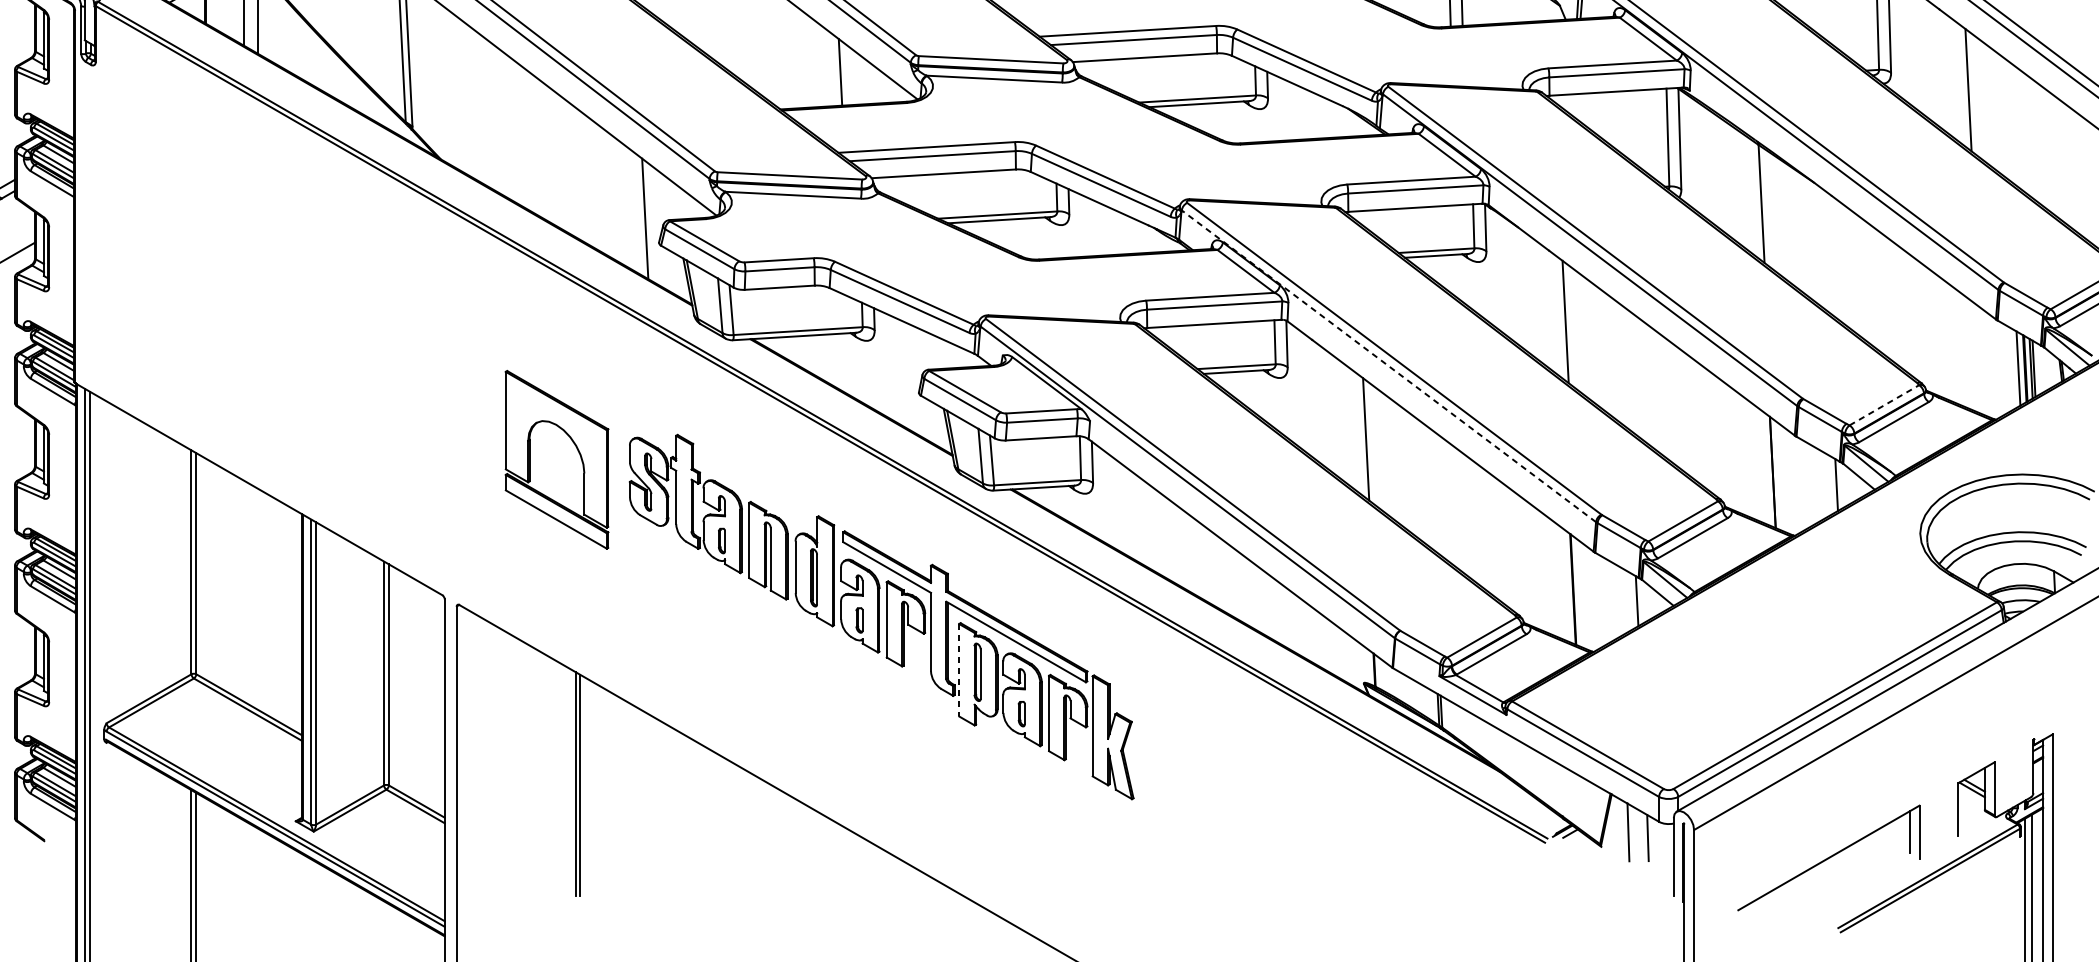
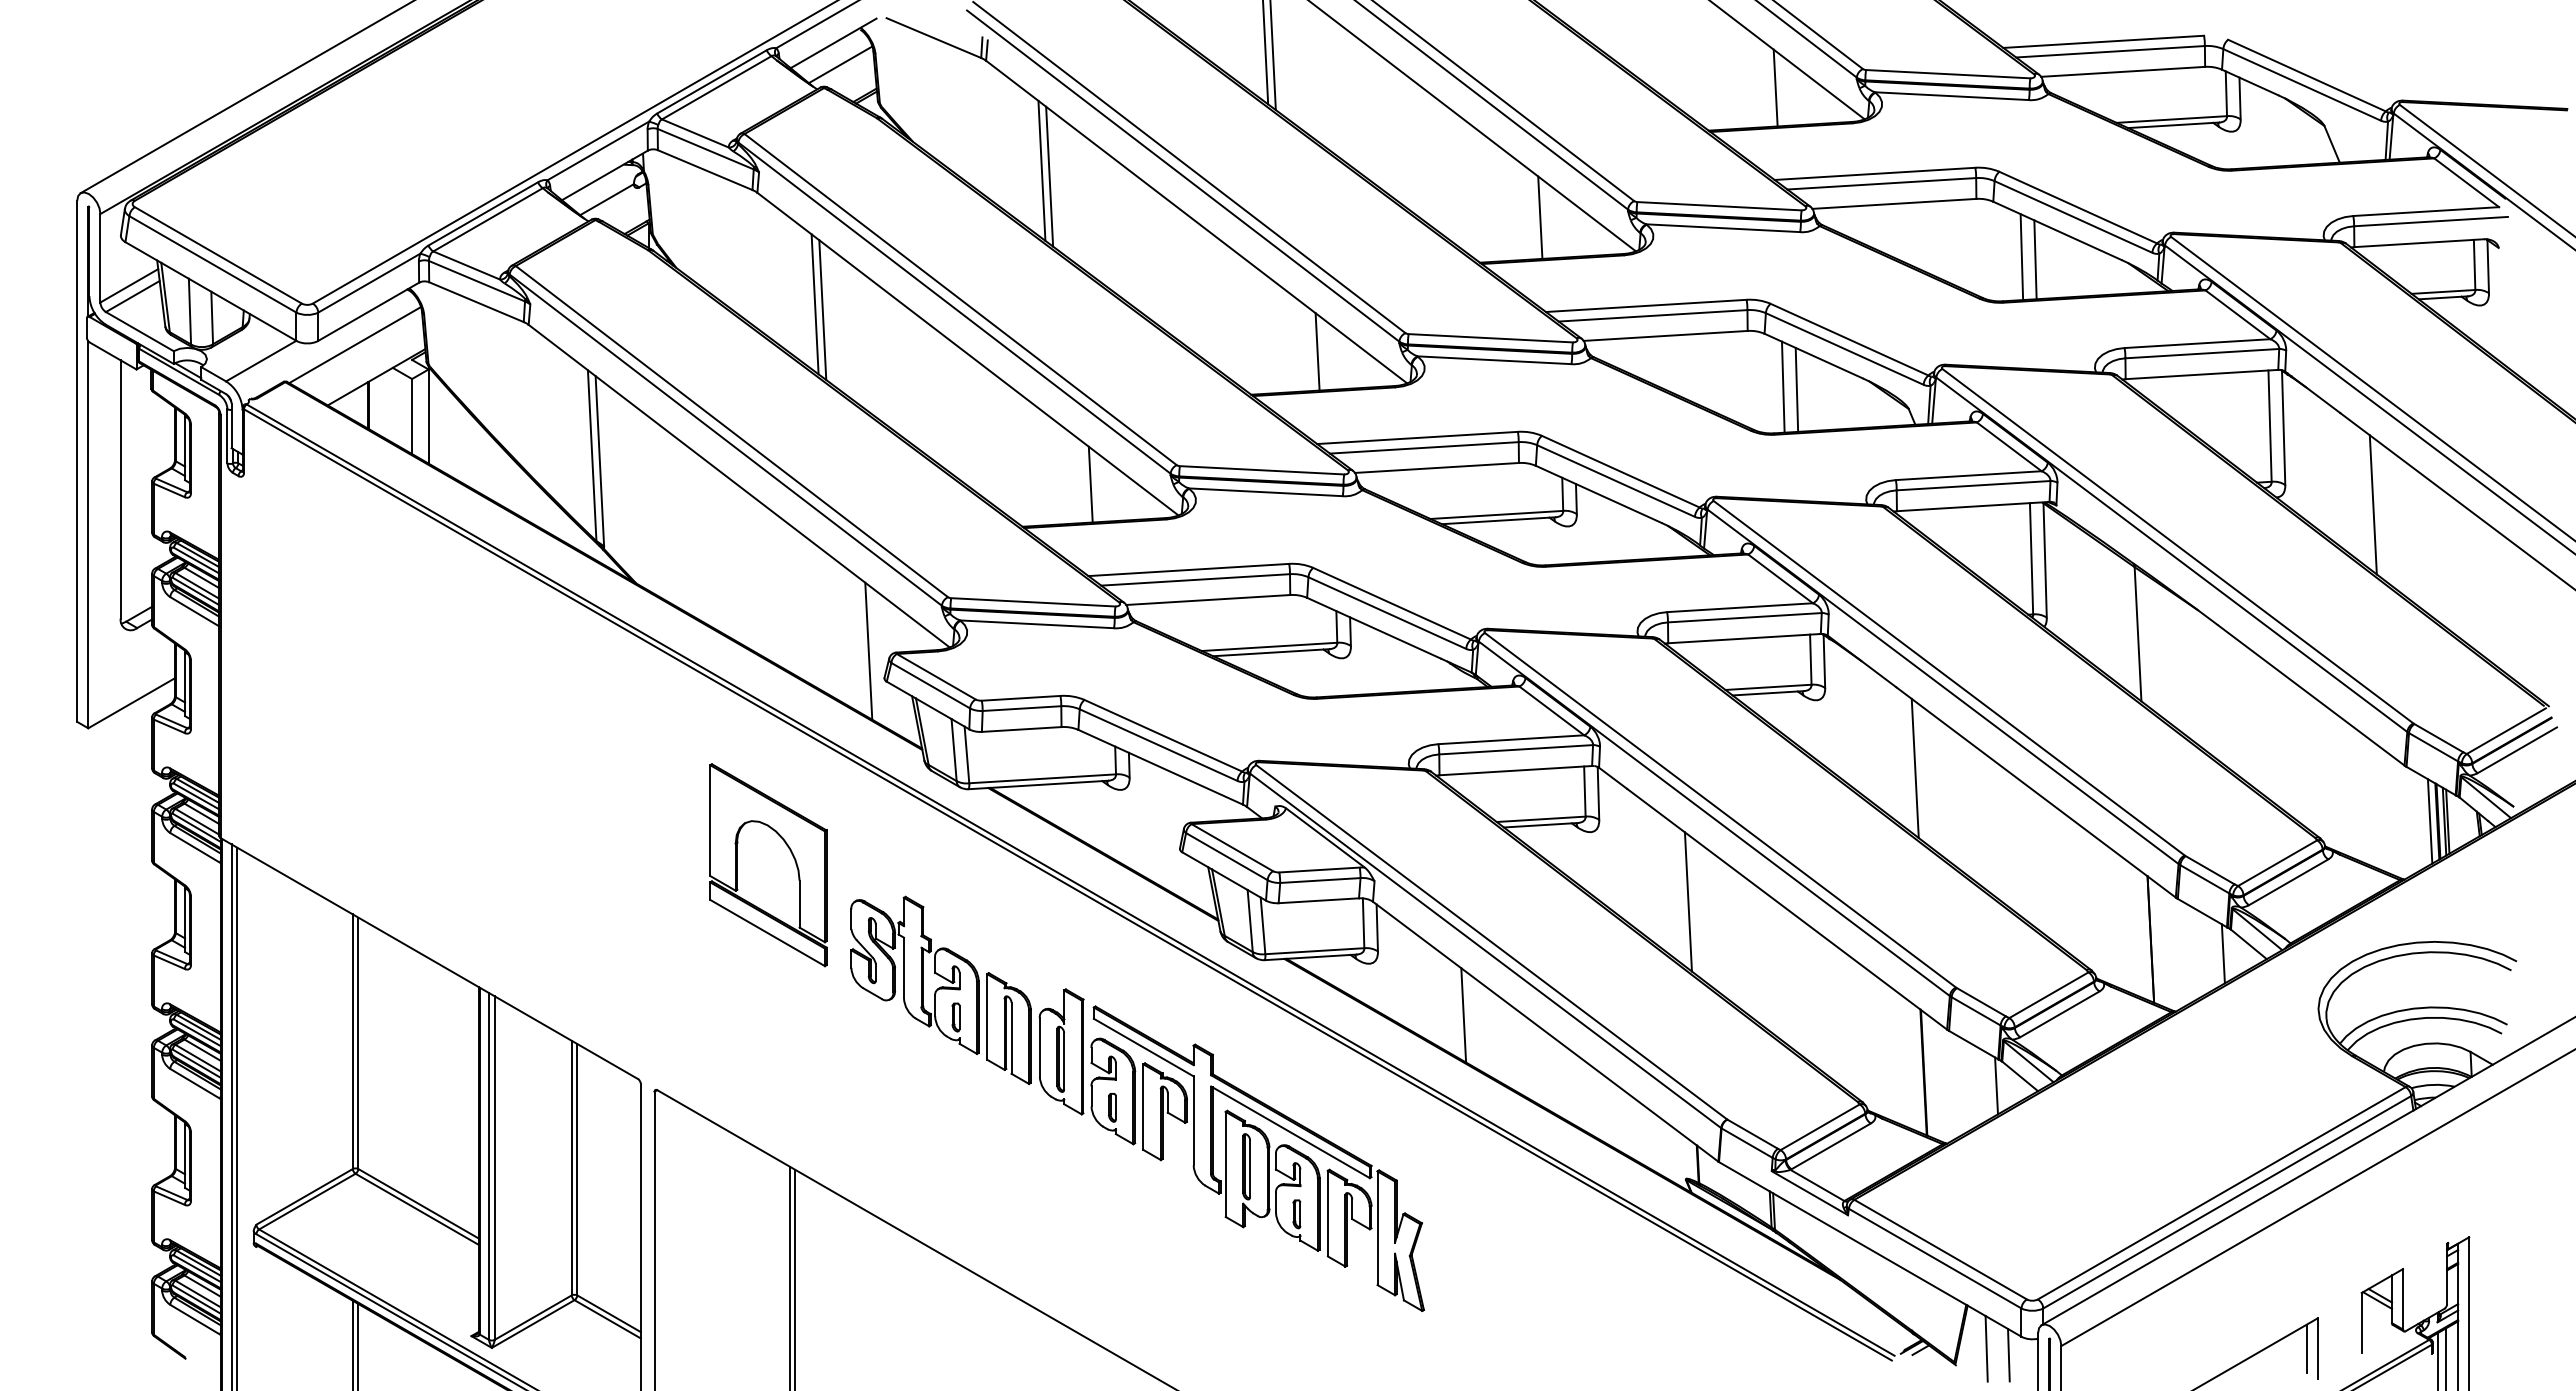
line: (1389, 366) -> (1714, 818), dashed -> solid
line: (1884, 405) -> (2277, 863), dashed -> solid
part: (557, 460) -> (768, 865), moved
line: (1168, 539) -> (1463, 1015), added
line: (958, 670) -> (1225, 1164), dashed -> solid

